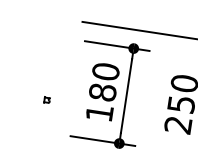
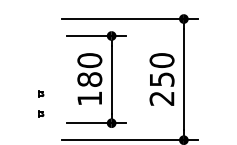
part: (44, 121) -> (41, 113), added

